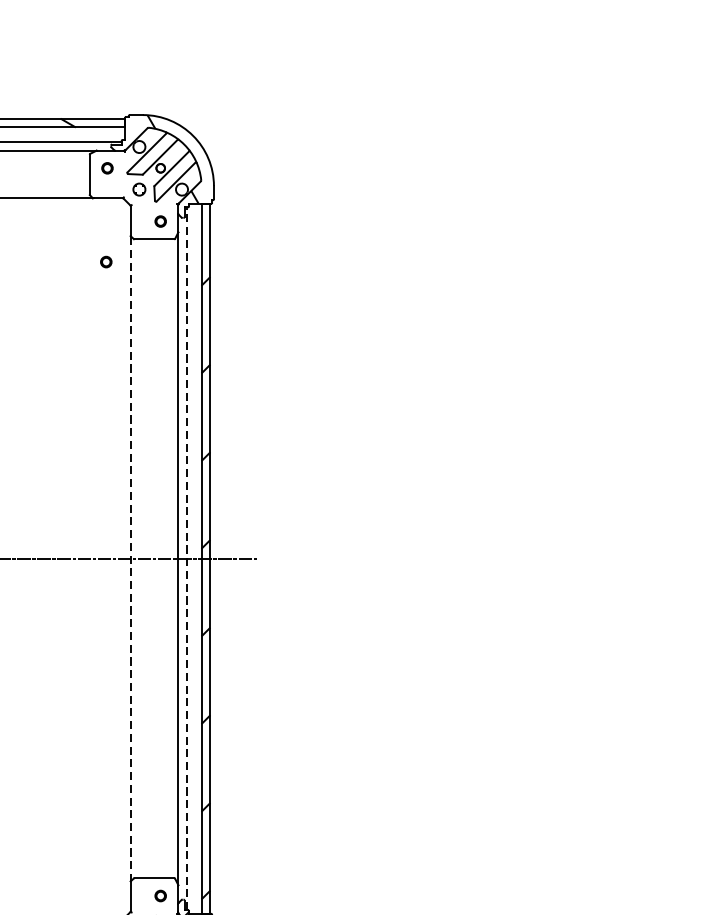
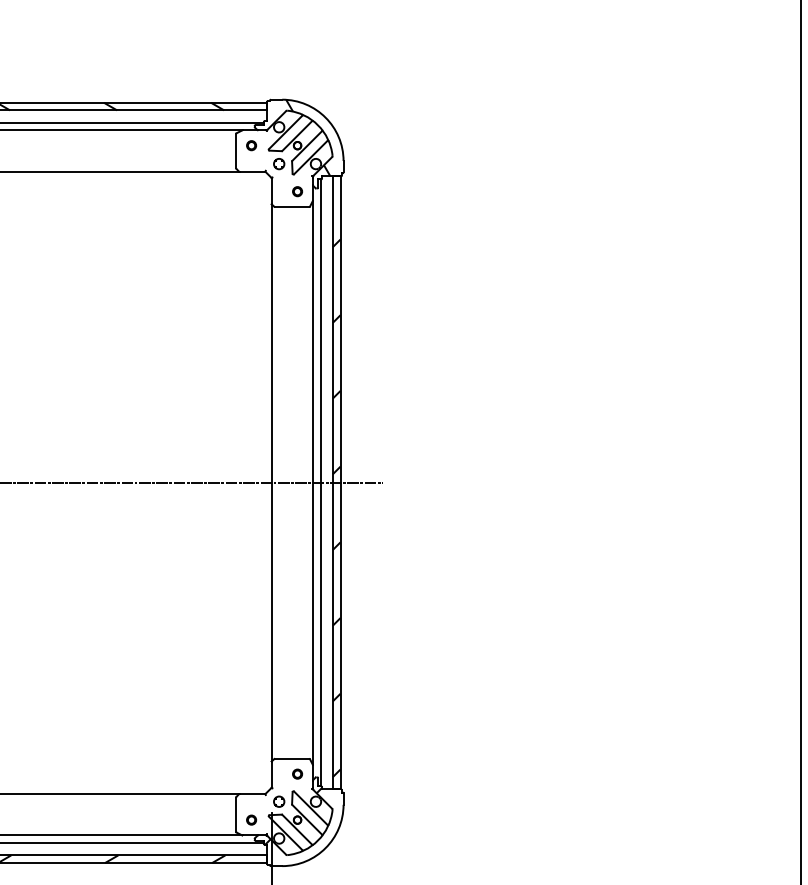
part: (106, 261) -> (250, 226), removed
line: (130, 558) -> (271, 482), dashed -> solid
line: (187, 558) -> (320, 482), dashed -> solid

